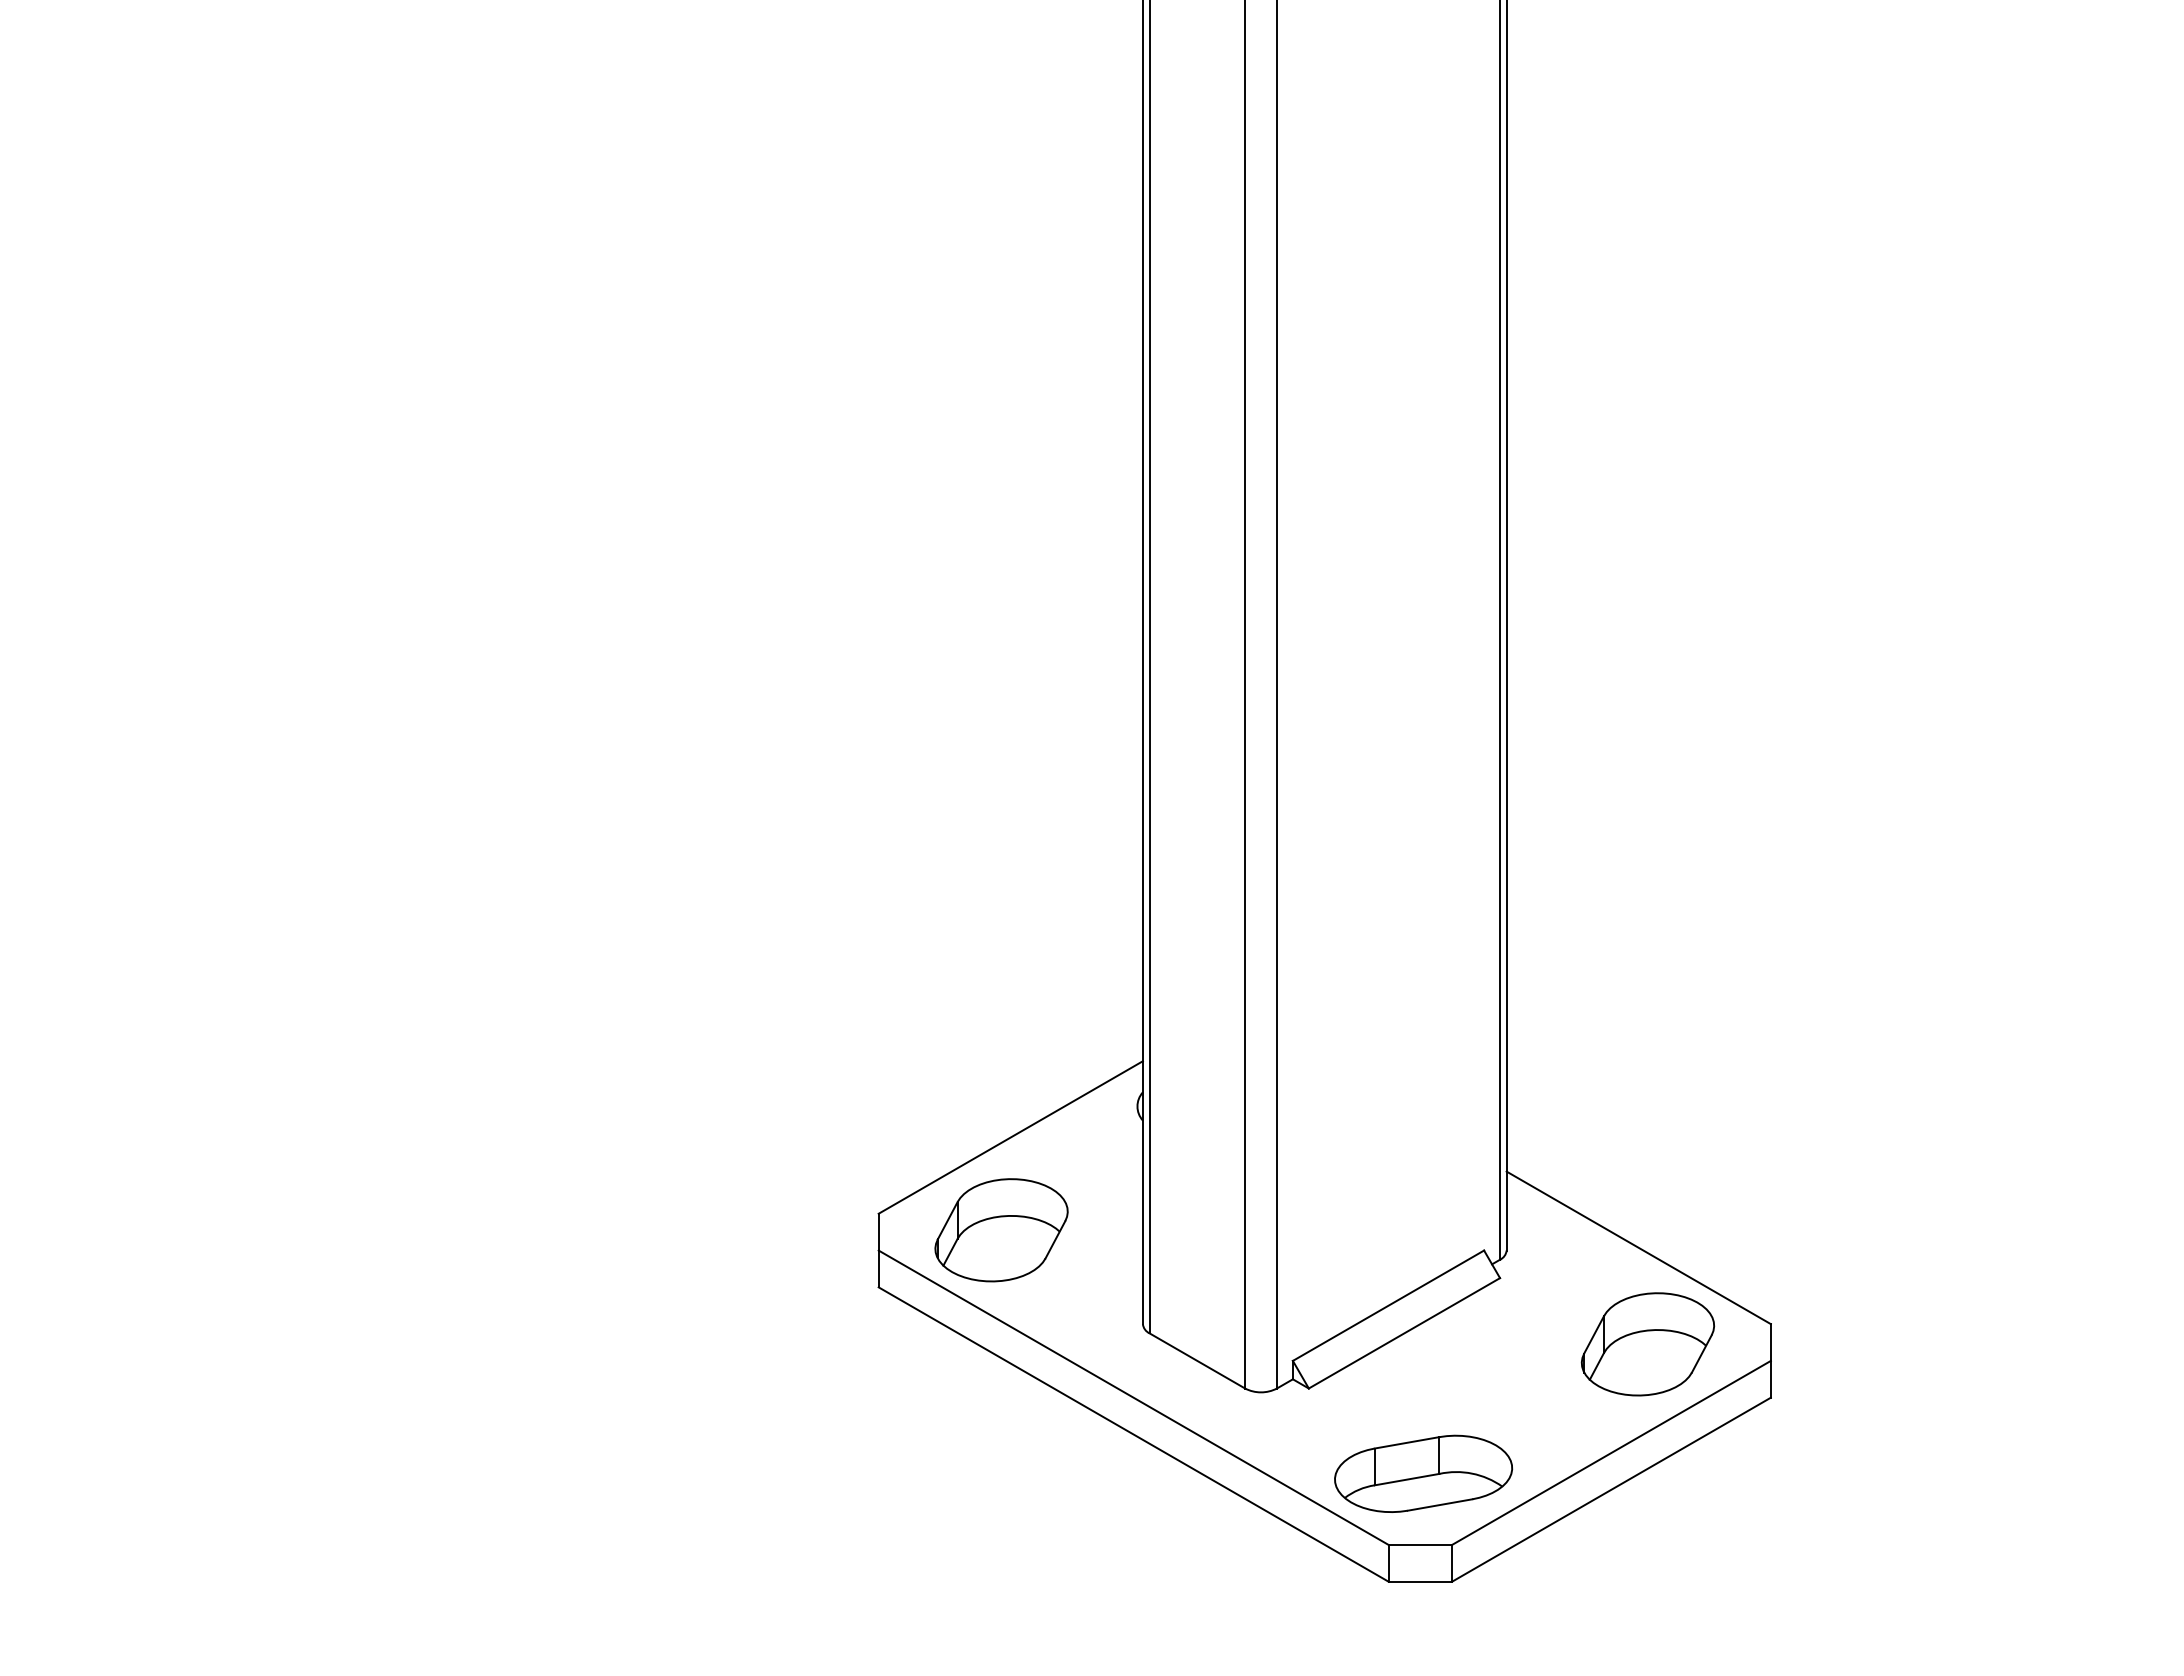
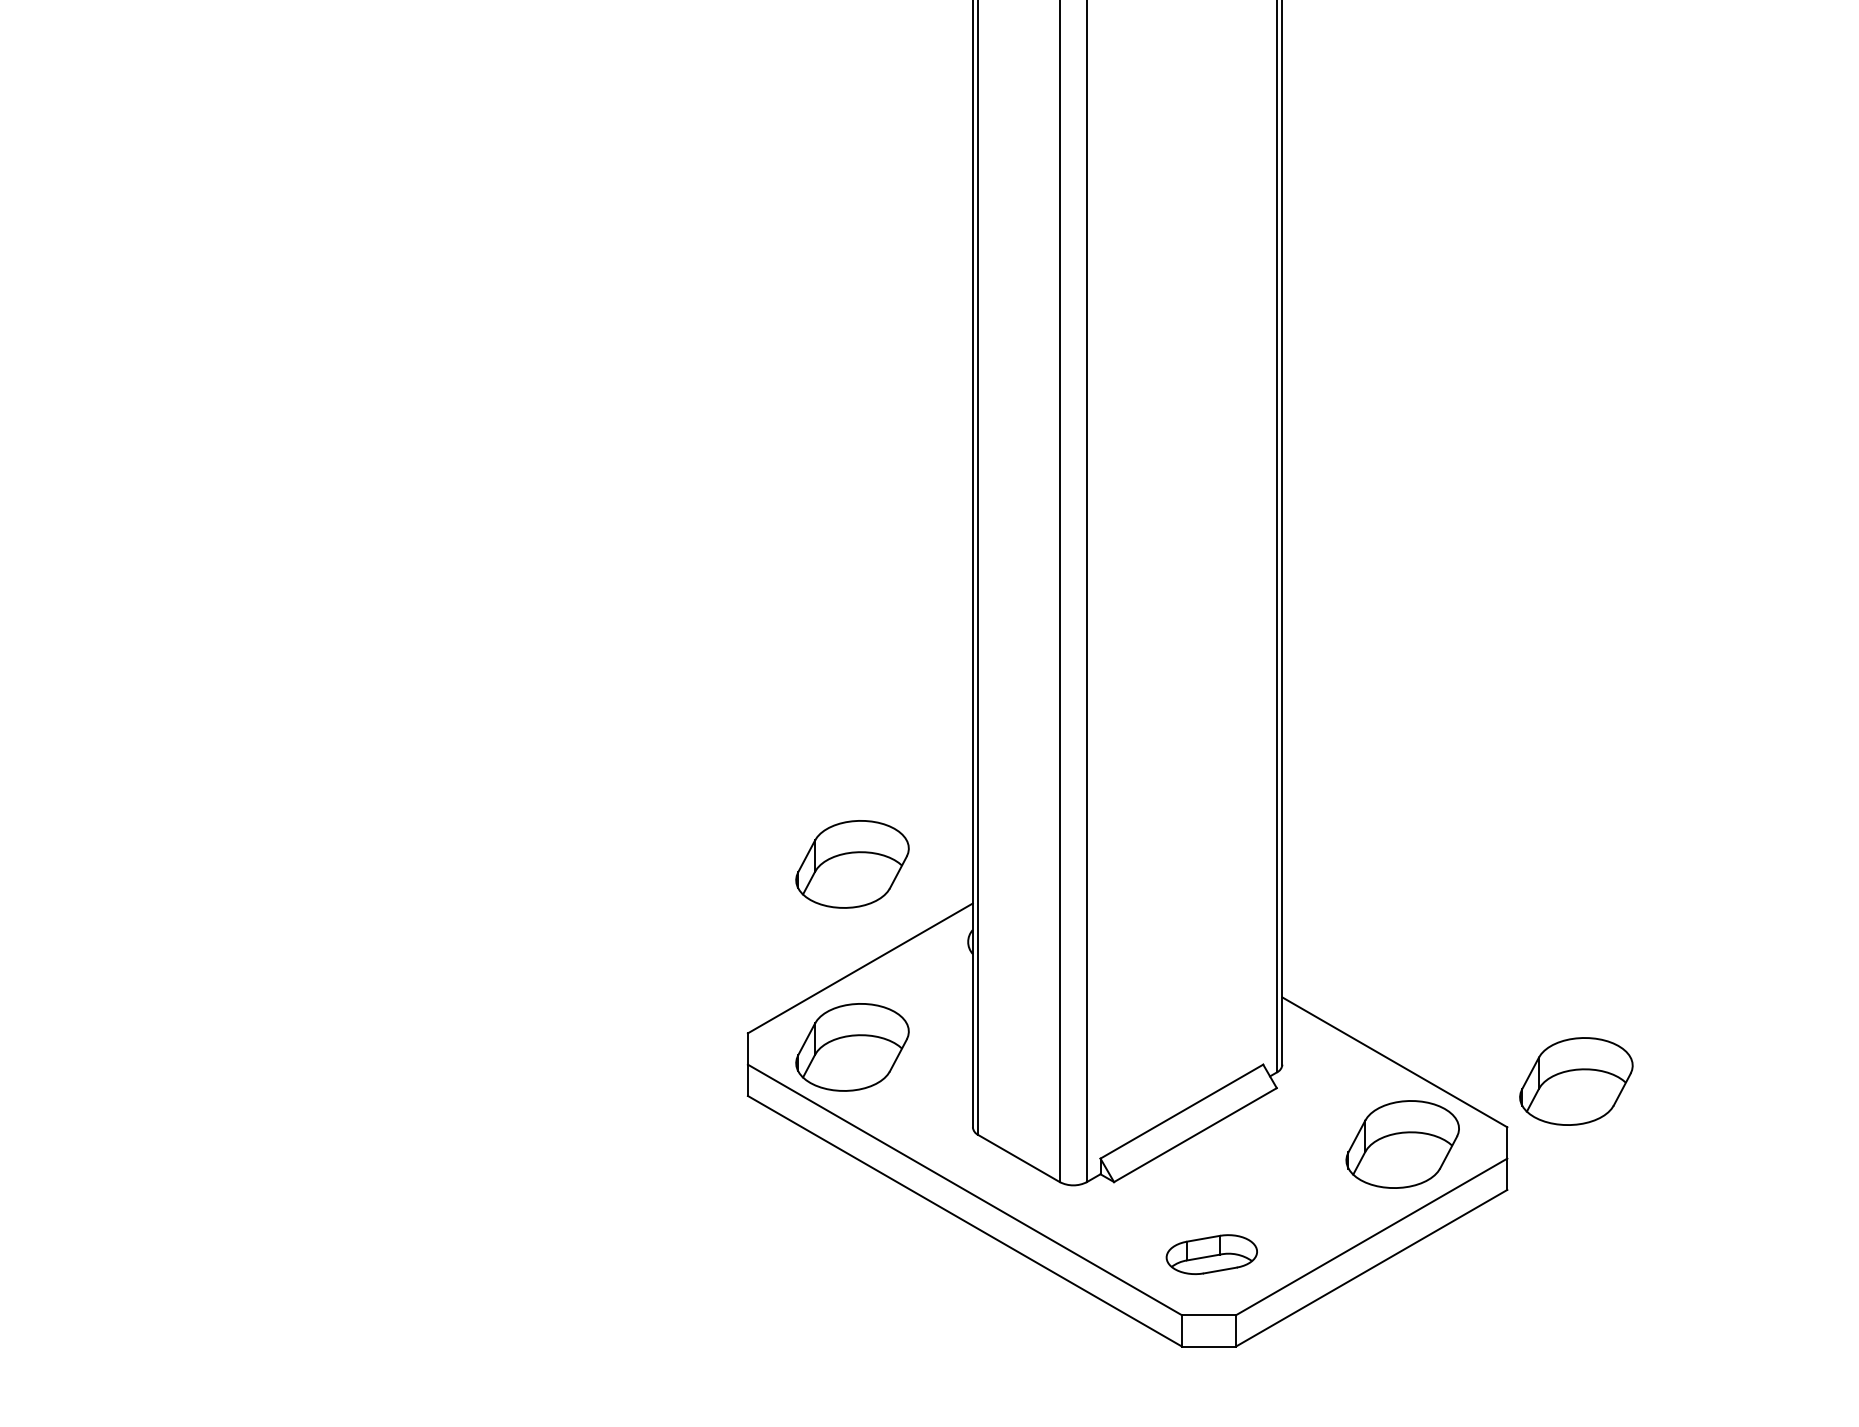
part: (1001, 1015) -> (852, 864), added
part: (1851, 1270) -> (1575, 1081), added
part: (1423, 1473) -> (1211, 1254), size x0.6

